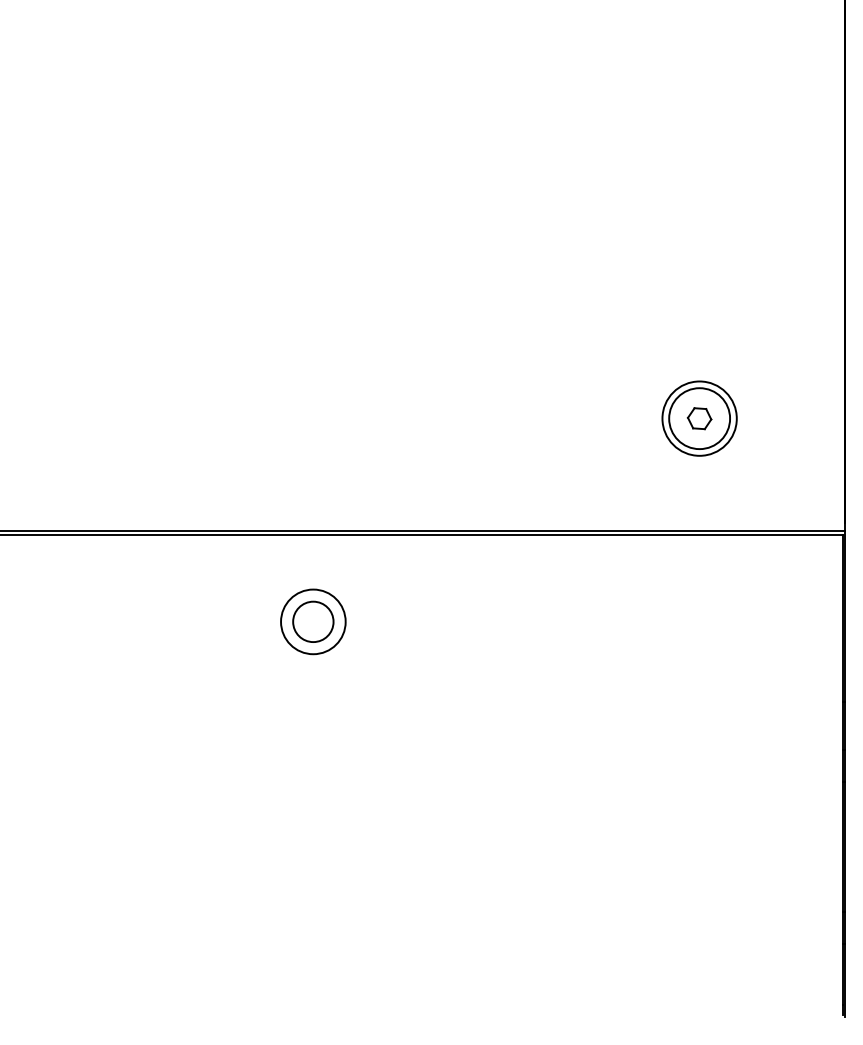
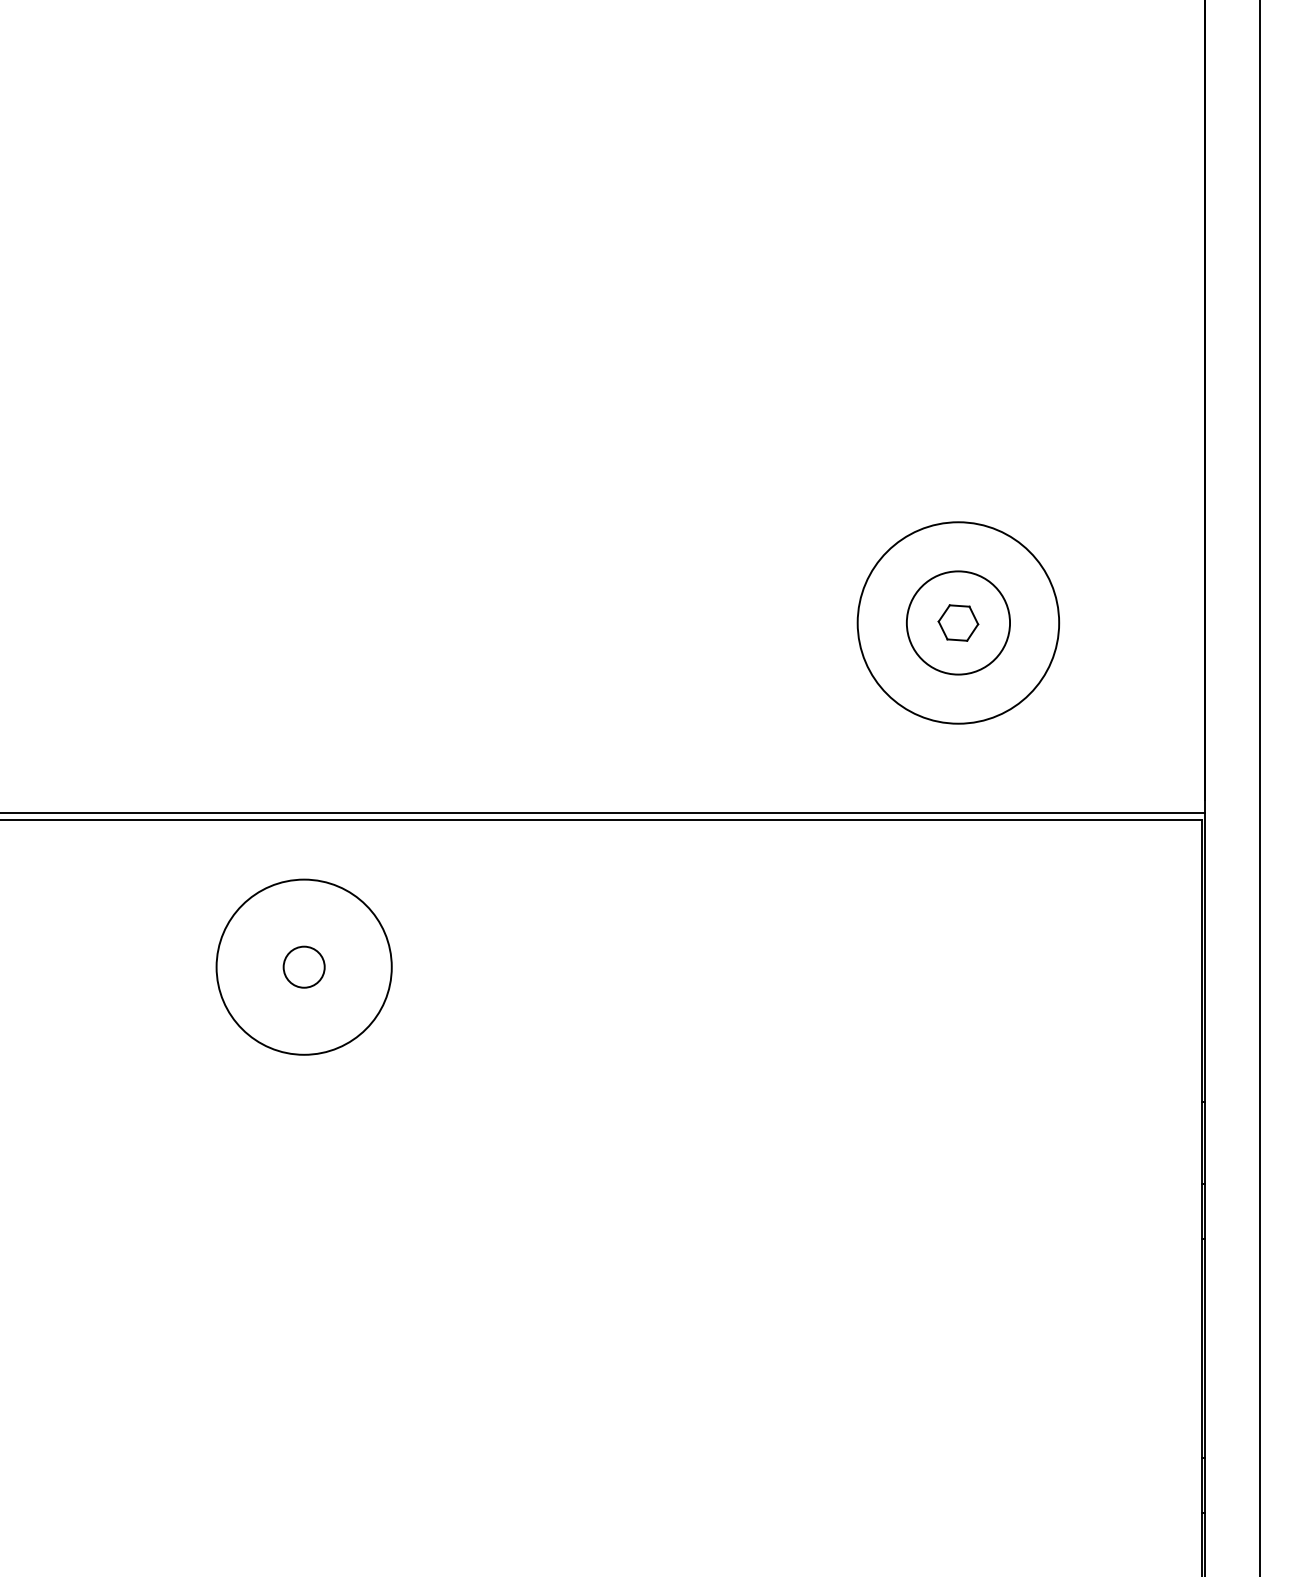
circle: (699, 418) -> (958, 622), size x1.6
circle: (313, 621) -> (304, 966), size x0.6
circle: (313, 621) -> (304, 966), size x1.6

